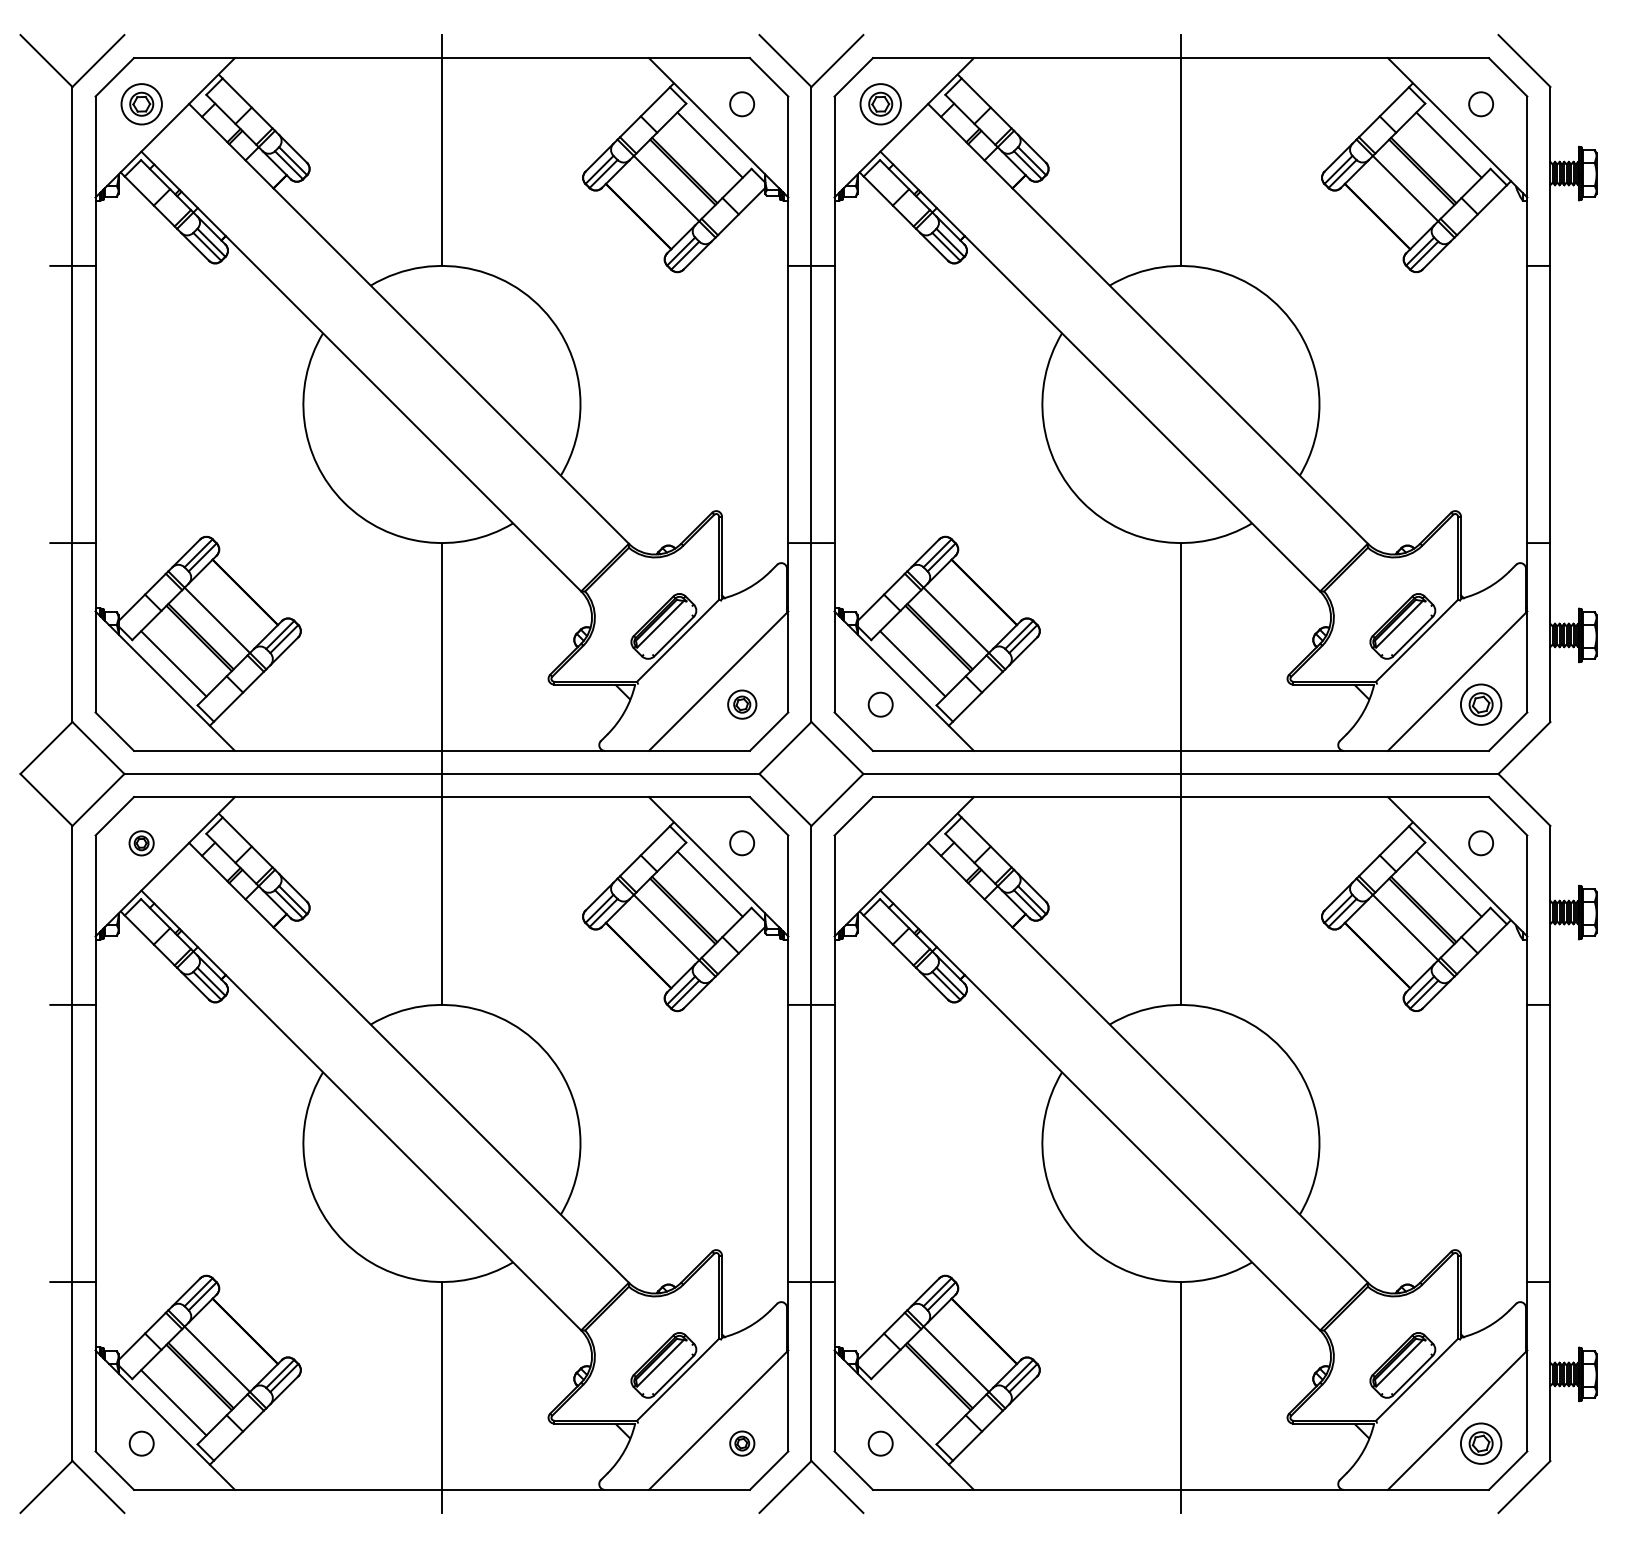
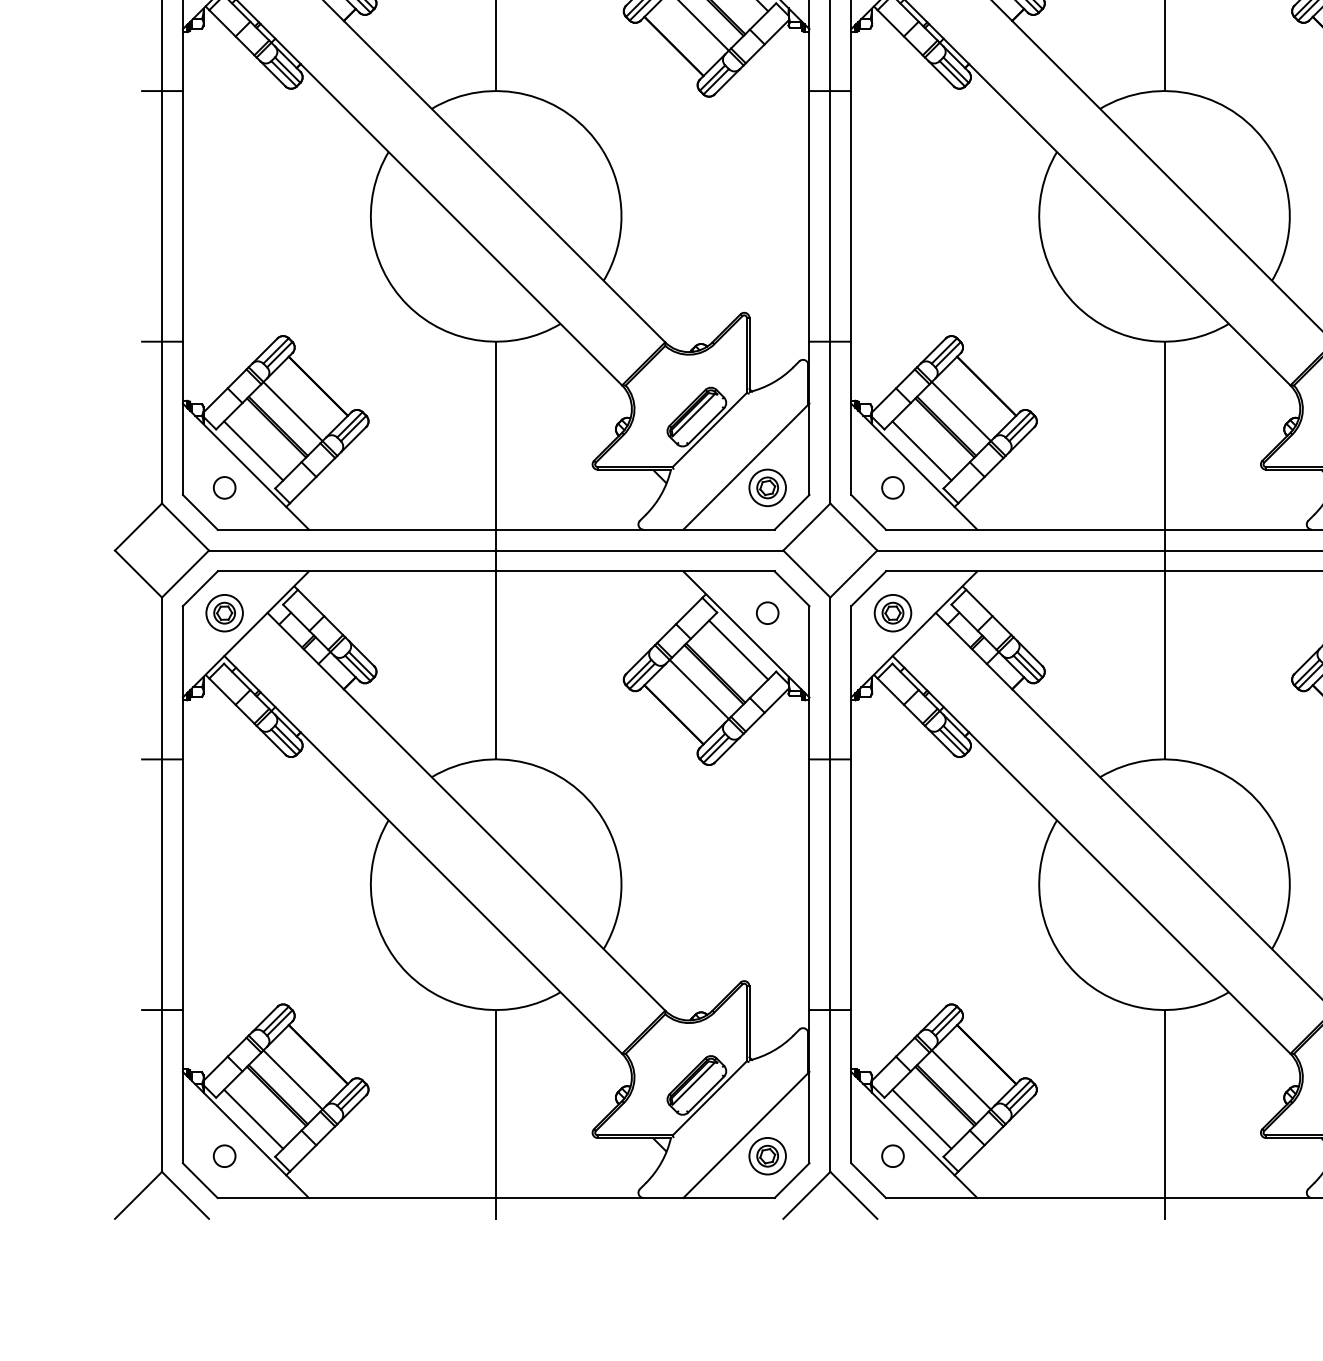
circle: (141, 704) -> (224, 487), added
part: (742, 704) -> (767, 487), size x1.43
part: (141, 843) -> (224, 613), size x1.67
part: (880, 843) -> (892, 613), added
line: (912, 1402) -> (921, 1118), added
part: (742, 1443) -> (767, 1156), size x1.67

